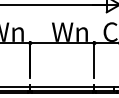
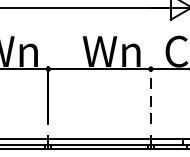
line: (94, 59) -> (151, 95), solid -> dashed

